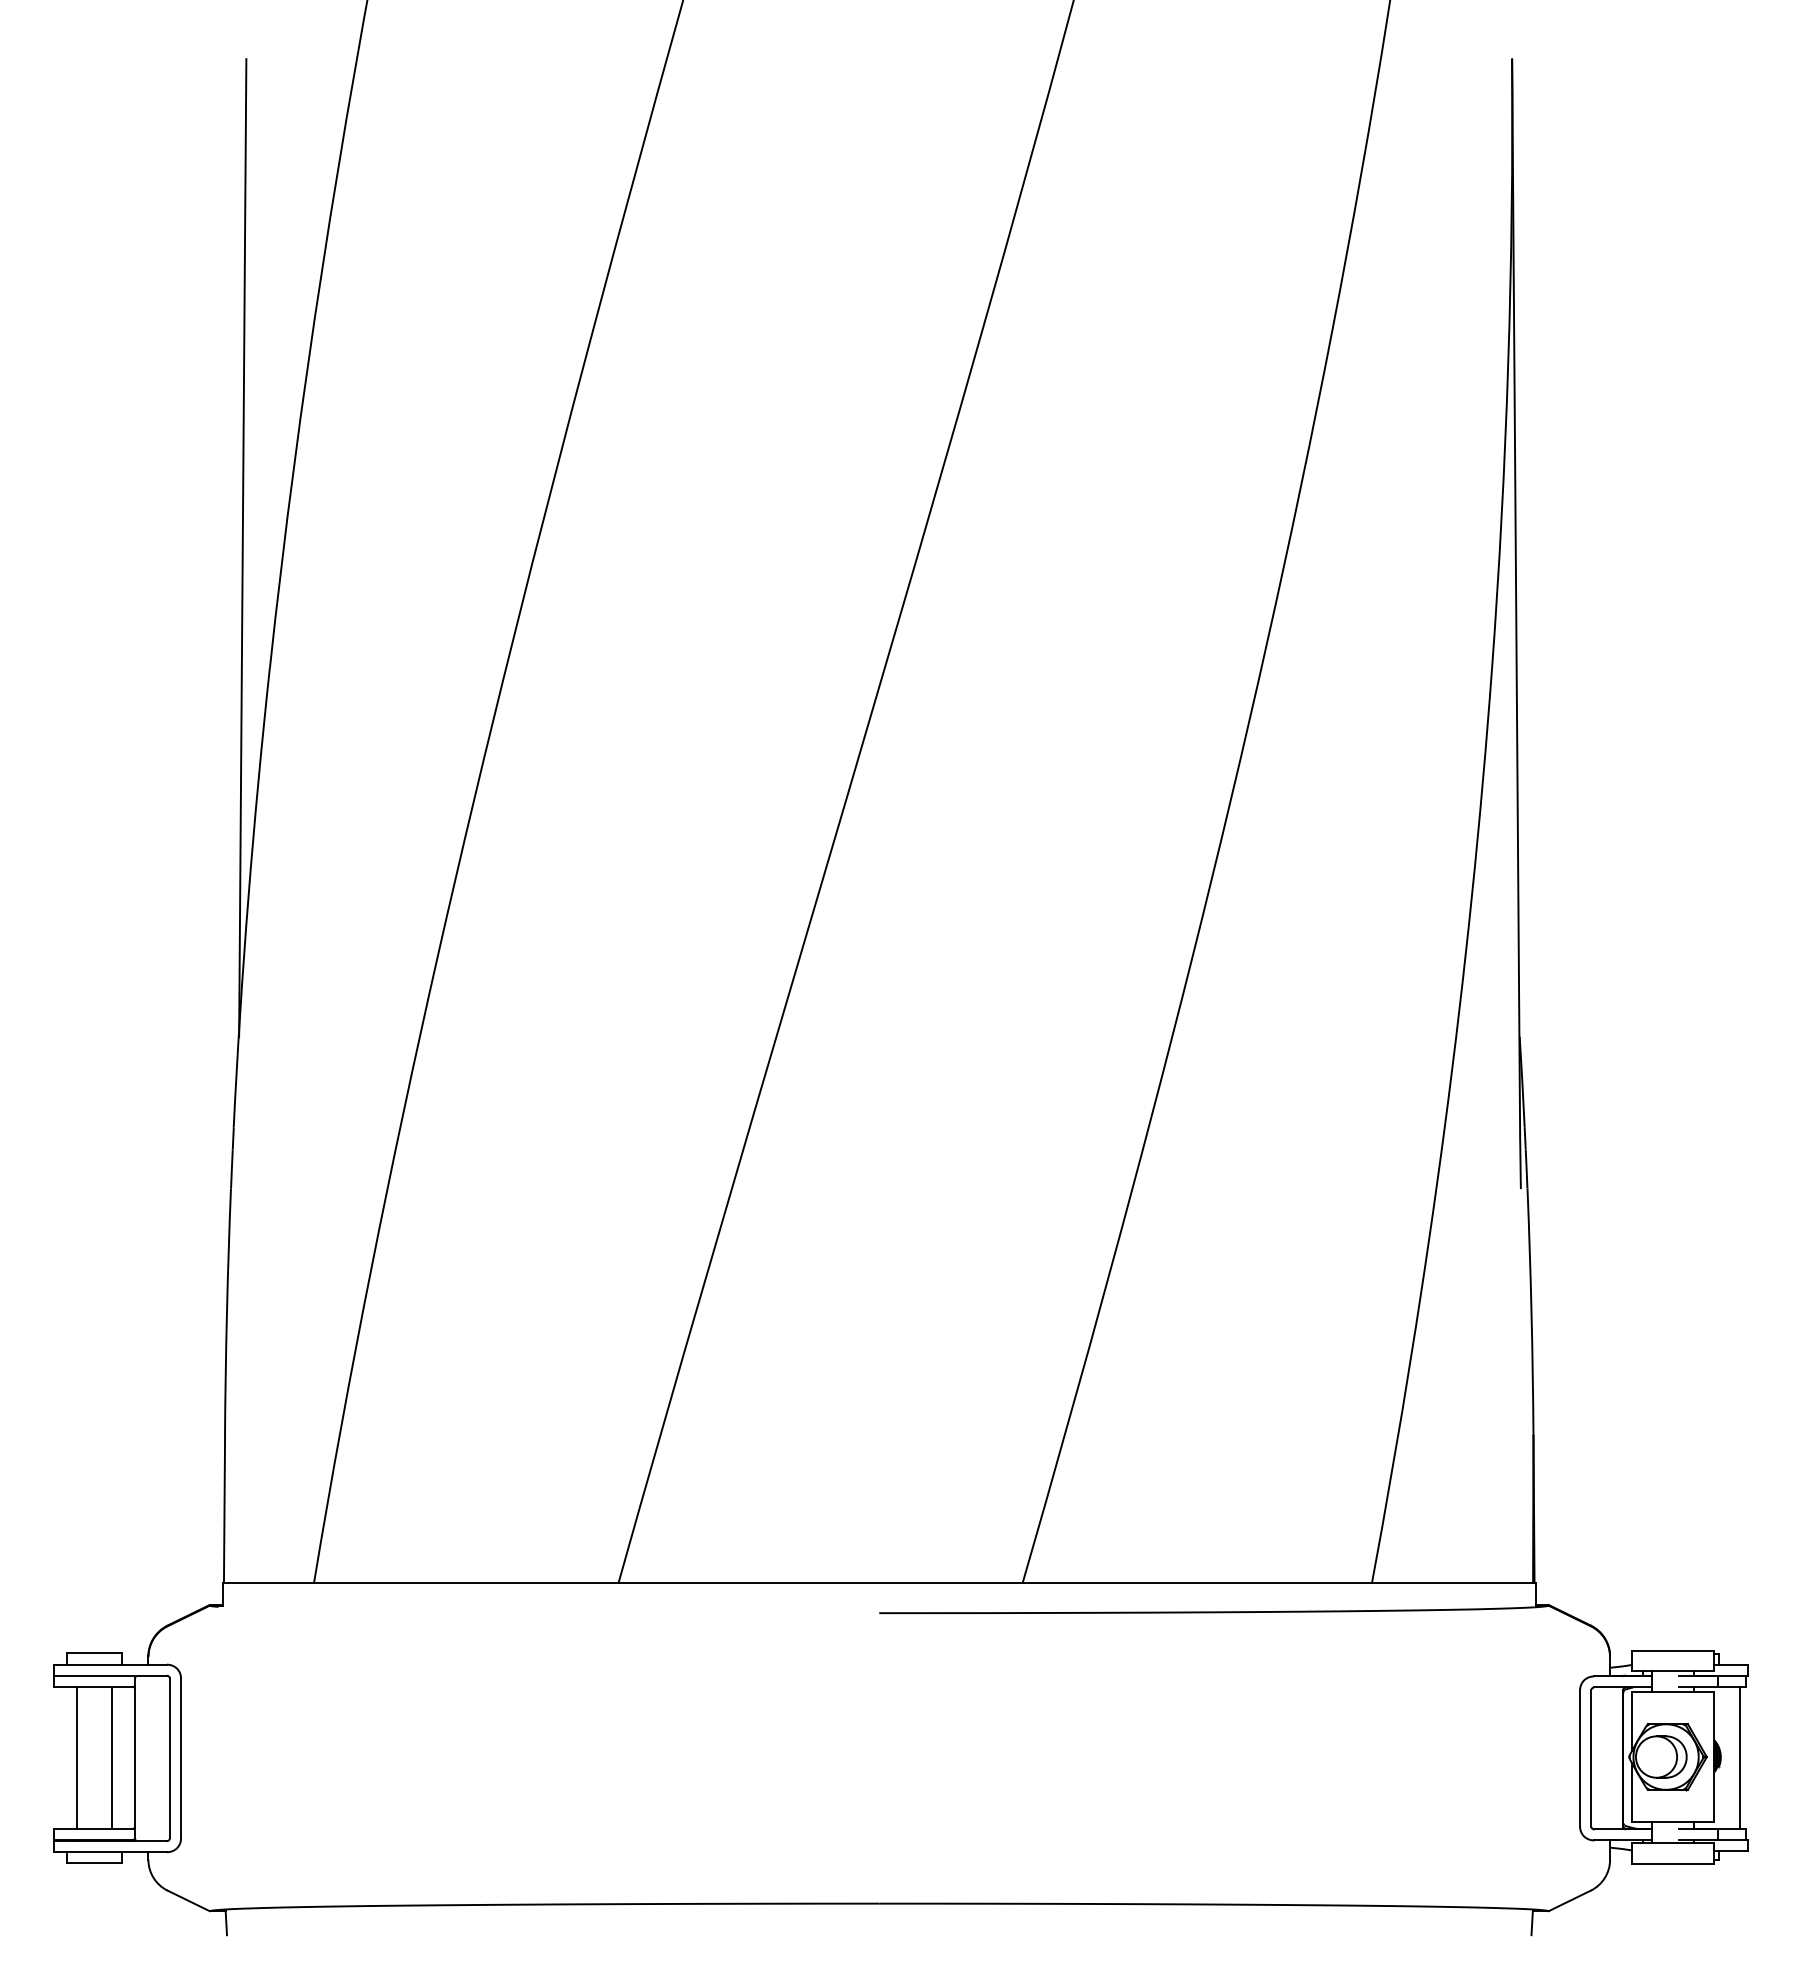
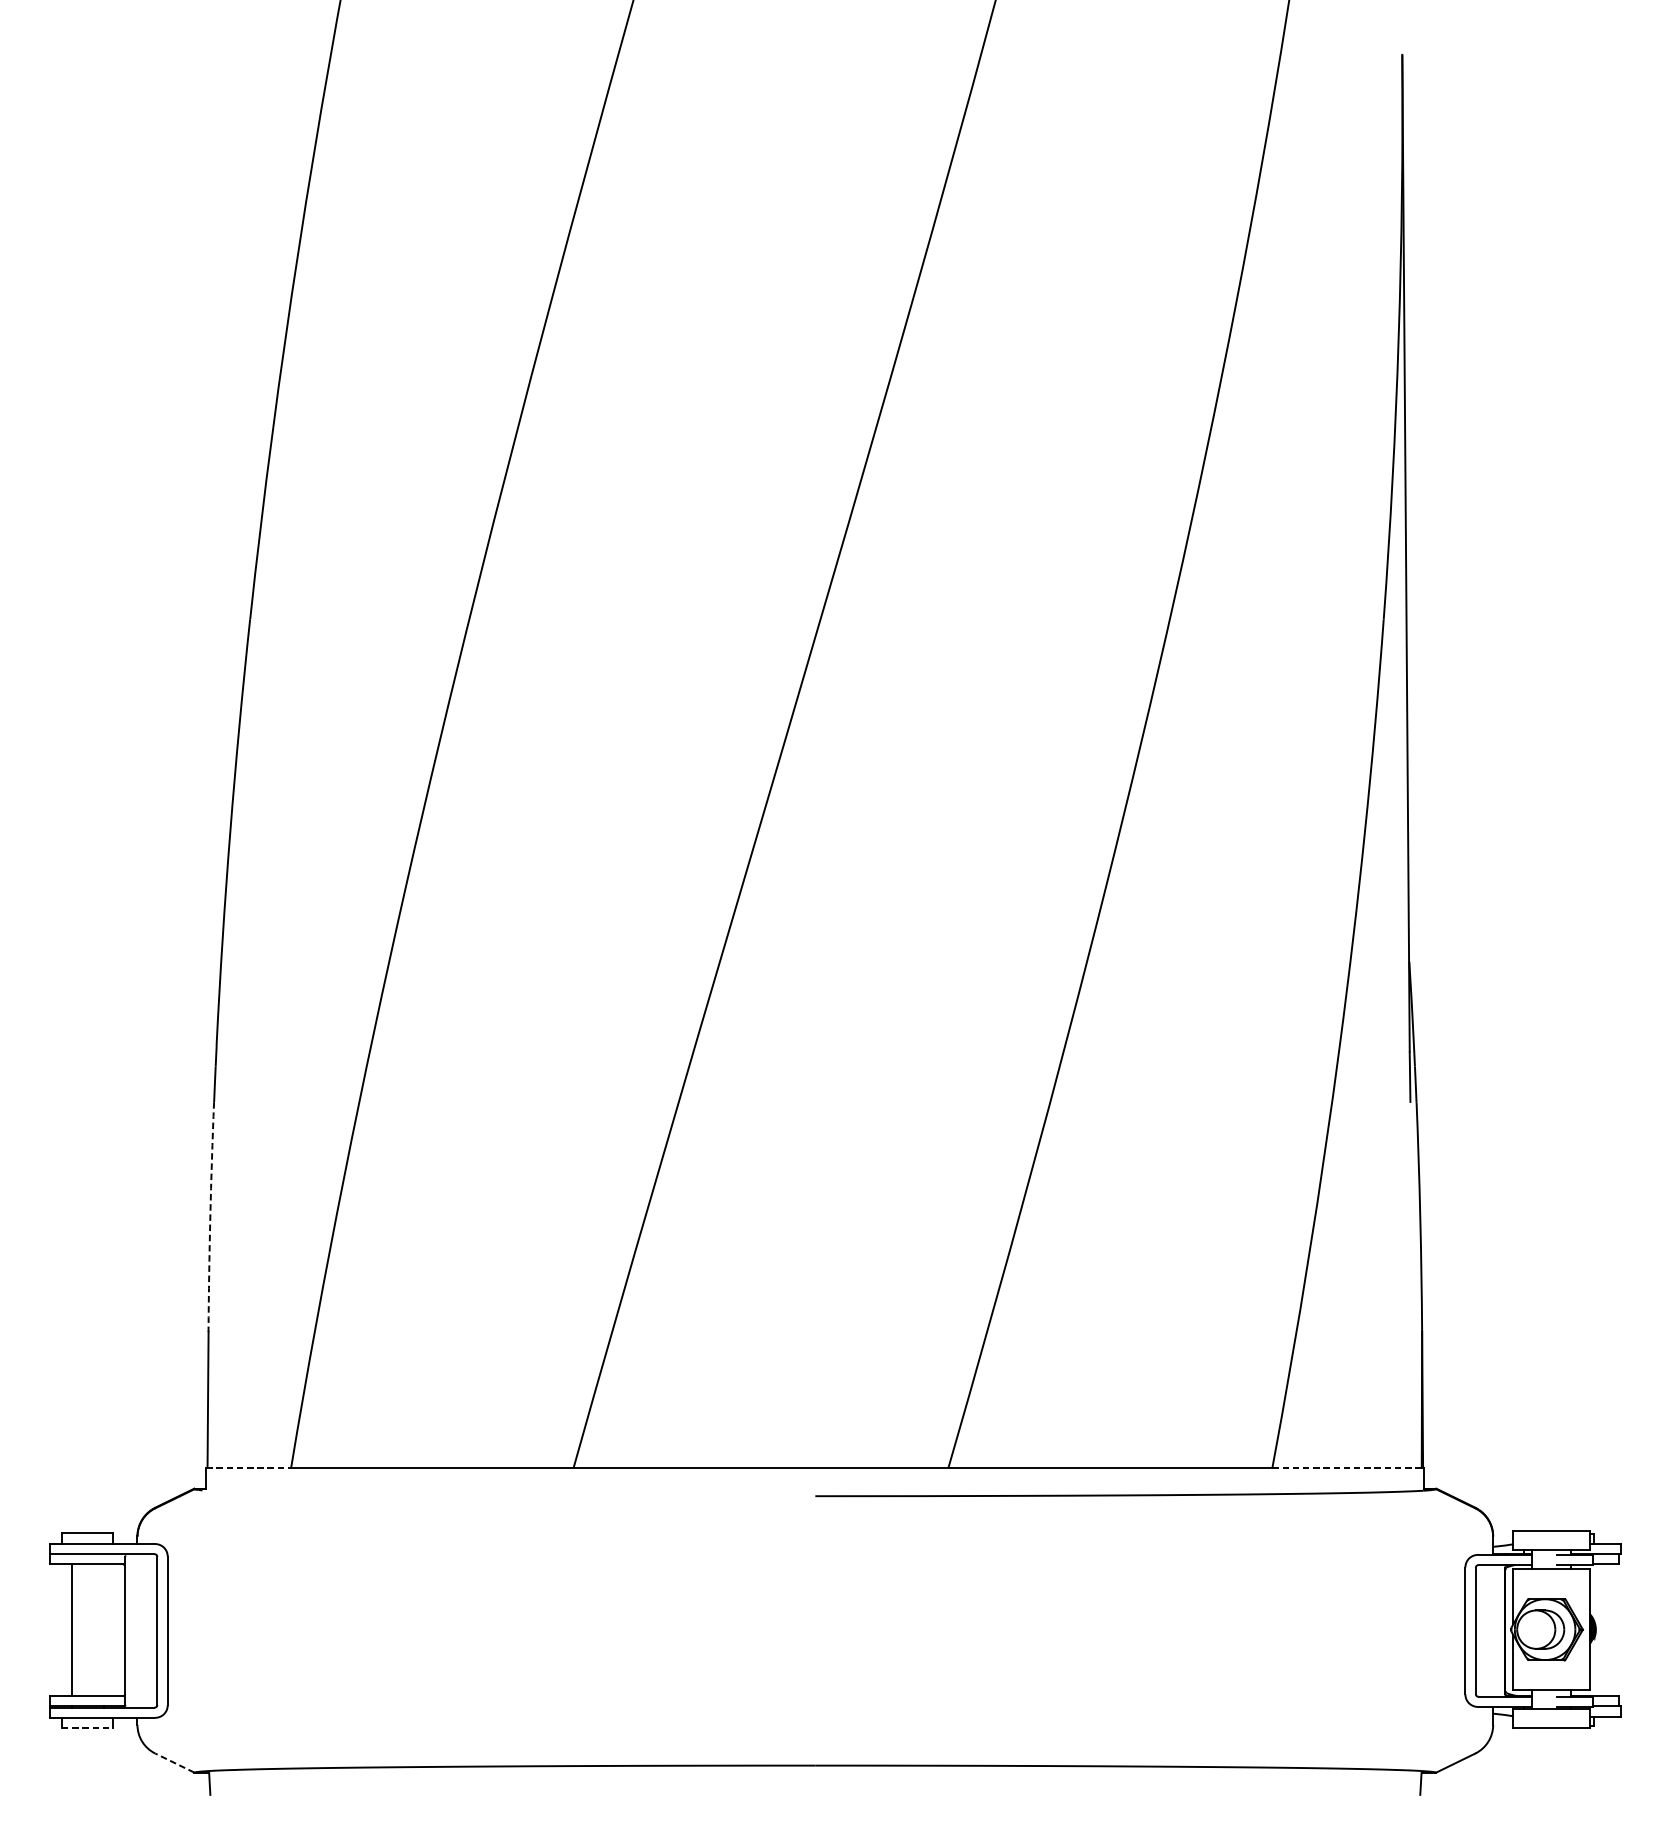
line: (242, 547) -> (224, 507), removed
arc: (226, 1312) -> (209, 1217), solid -> dashed
line: (268, 1582) -> (248, 1467), solid -> dashed
line: (1453, 1582) -> (1347, 1467), solid -> dashed
line: (111, 1757) -> (103, 1630), removed
line: (1740, 1757) -> (1614, 1630), removed
line: (94, 1862) -> (87, 1727), solid -> dashed
line: (188, 1900) -> (174, 1762), solid -> dashed

